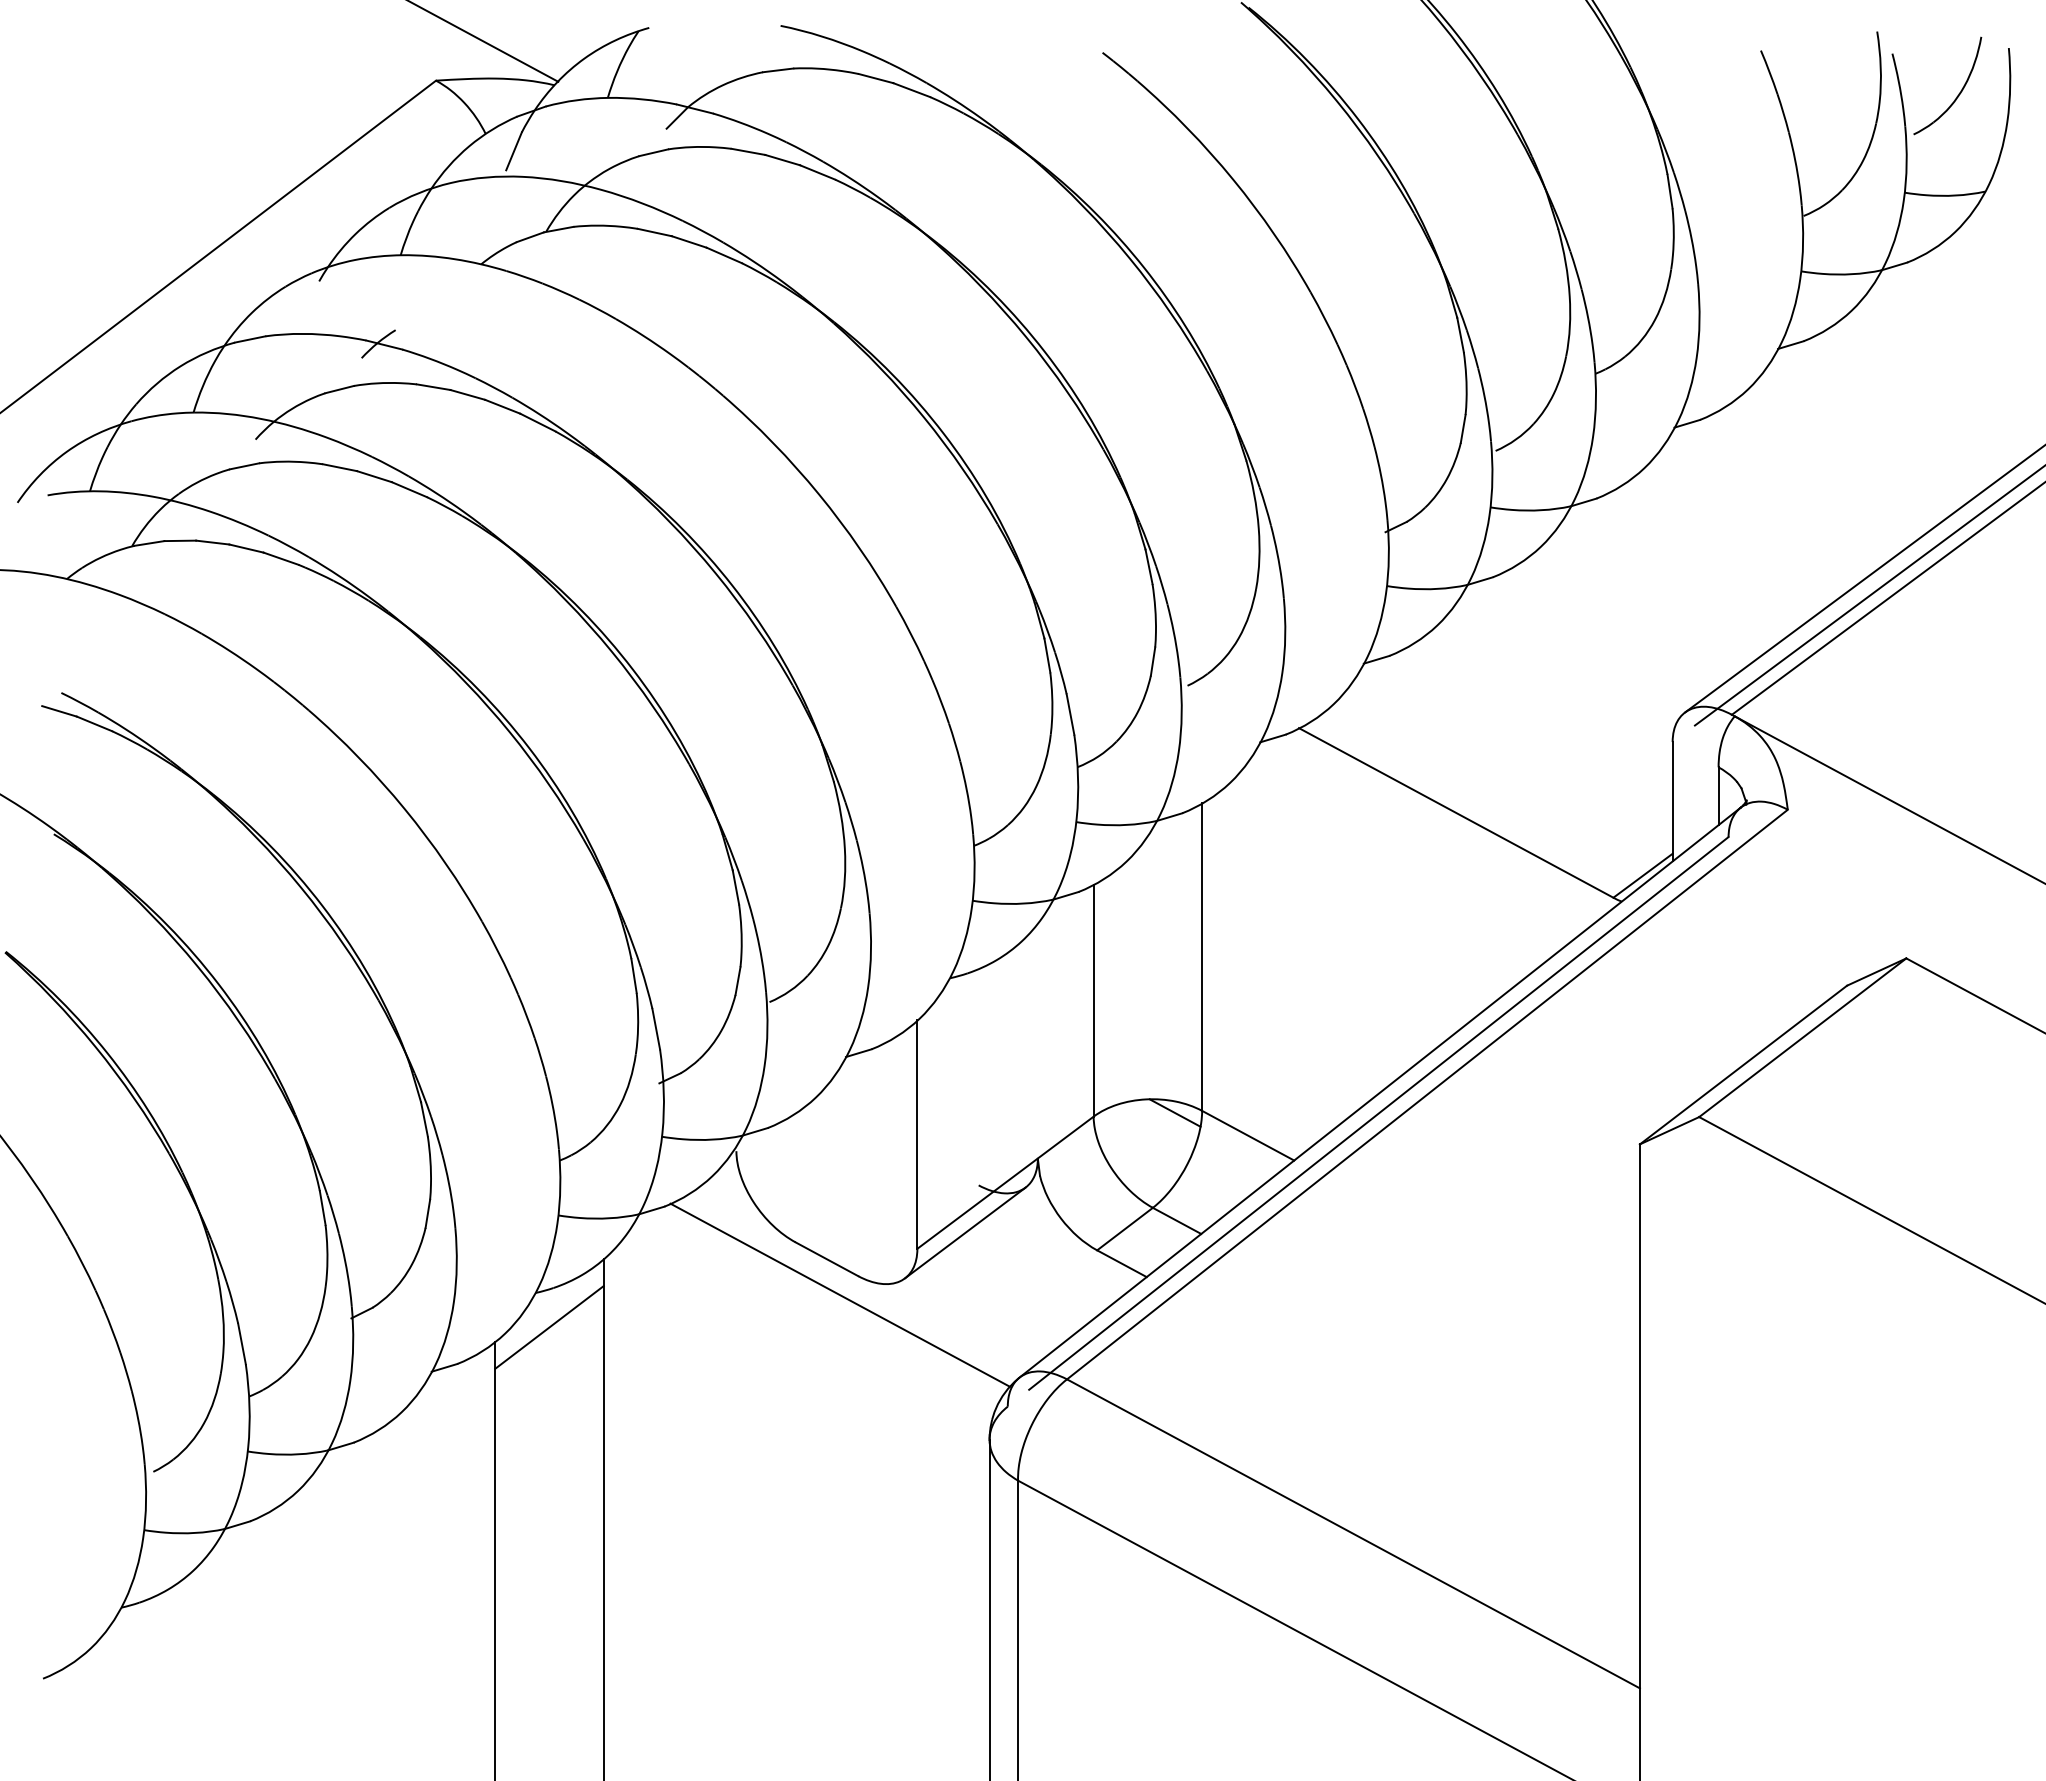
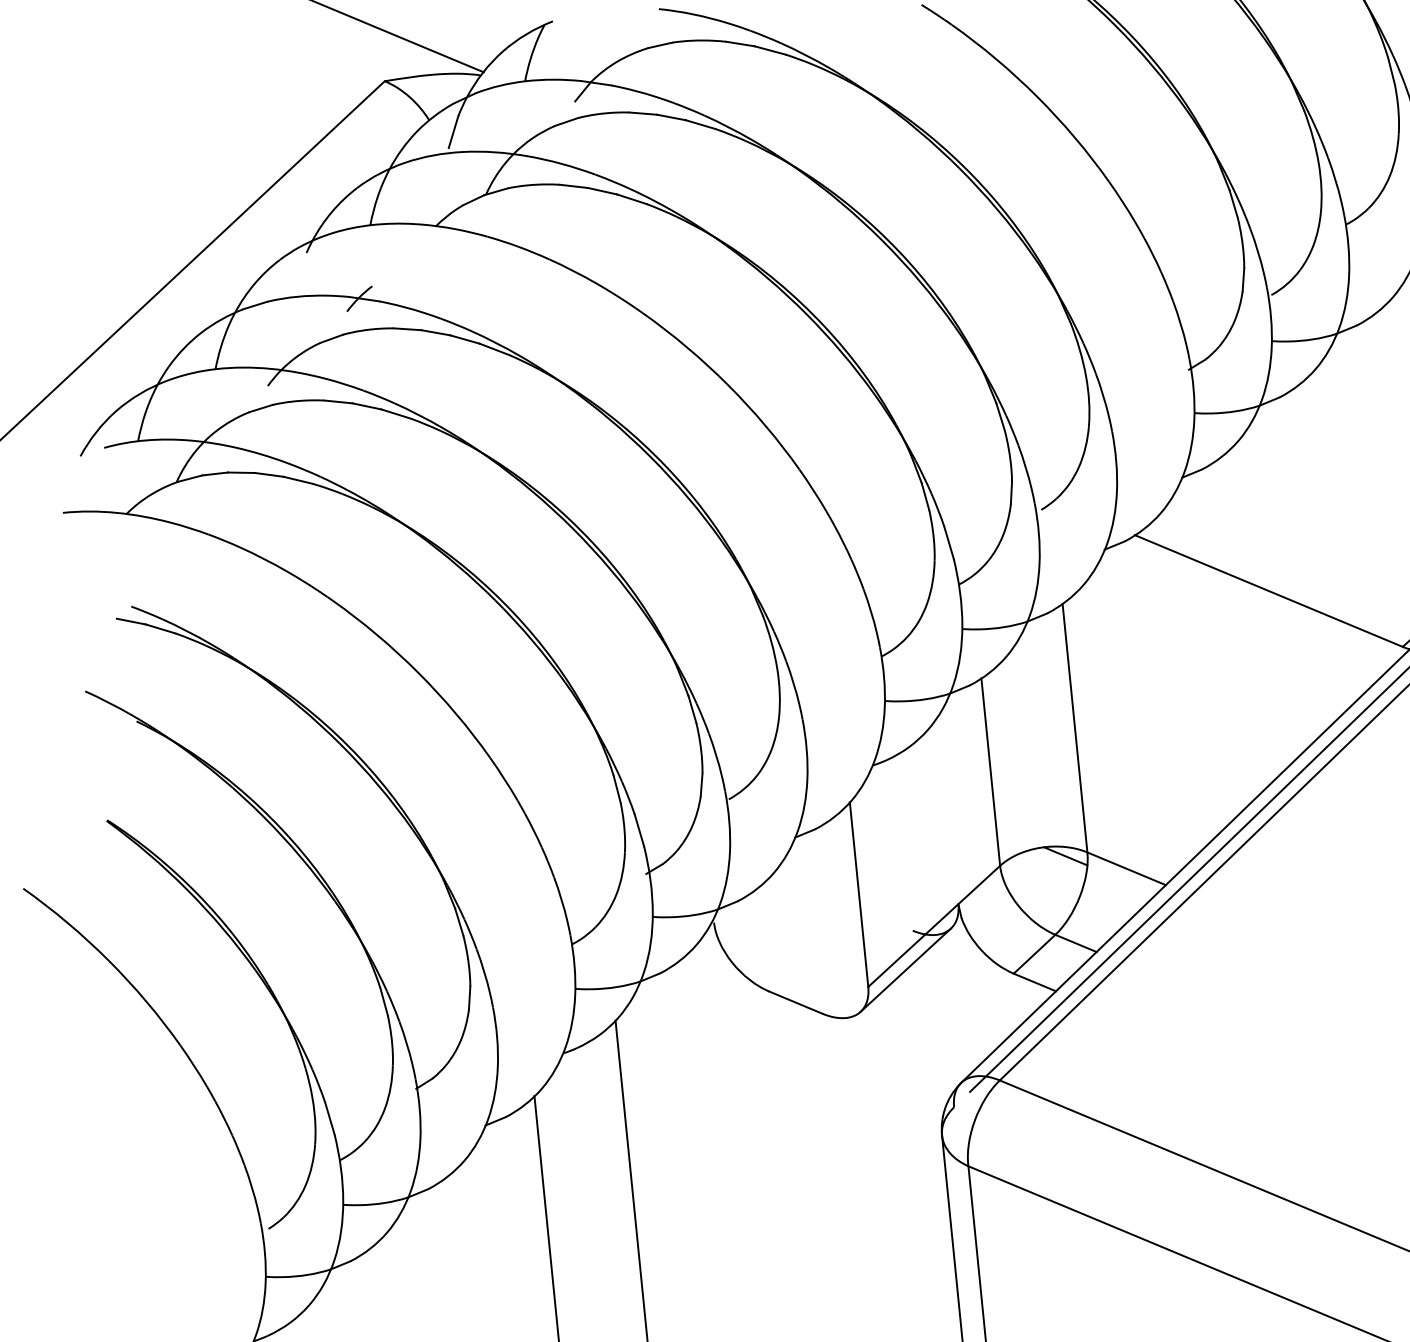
line: (839, 1294) -> (808, 1030), removed
line: (549, 1327) -> (577, 1080), removed

